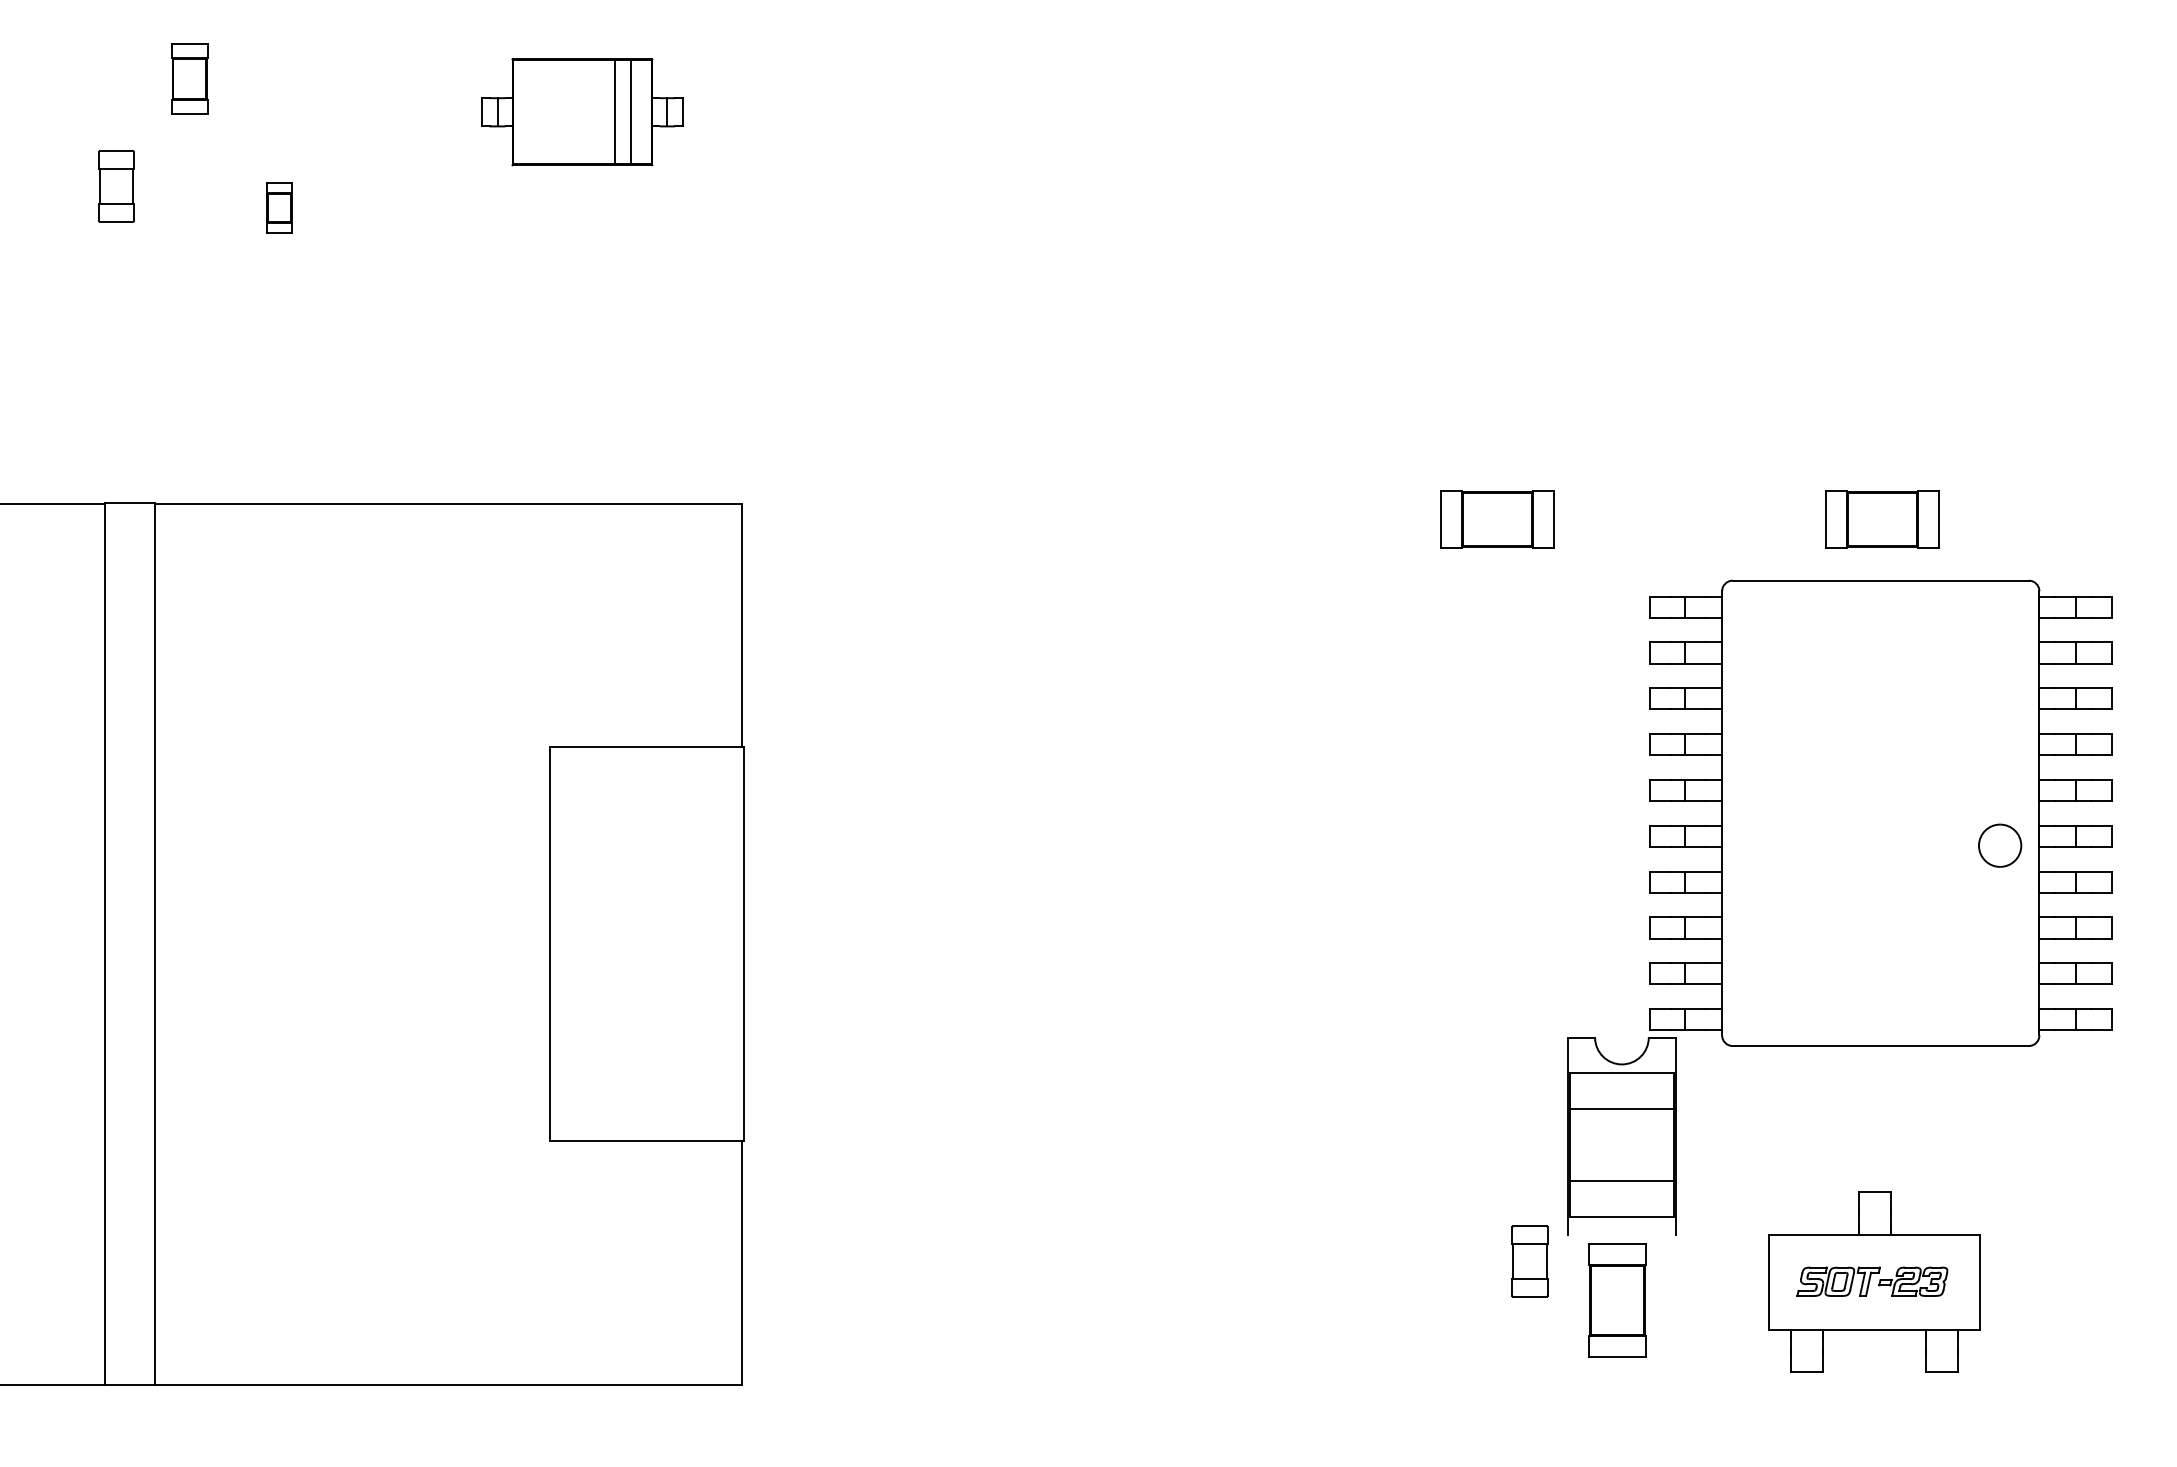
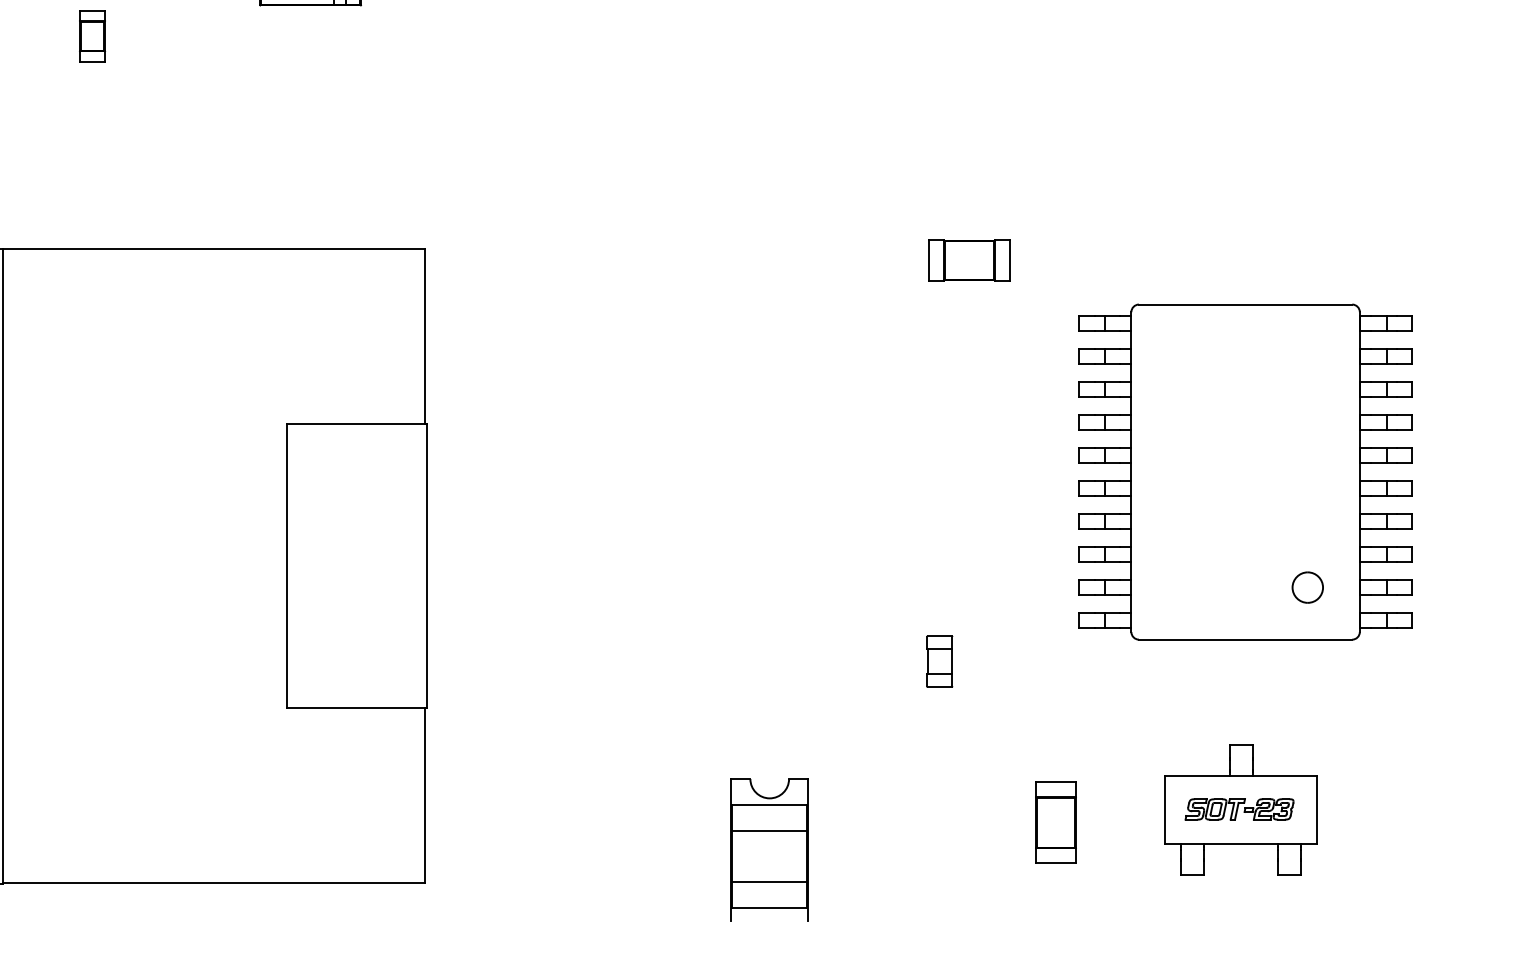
part: (279, 207) -> (92, 35), size x1.43
part: (1882, 519) -> (1246, 260), removed
part: (2000, 845) -> (1308, 587), moved
part: (1621, 1136) -> (769, 850), moved
part: (1529, 1261) -> (939, 661), moved

